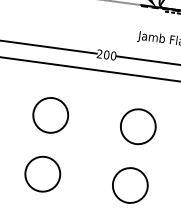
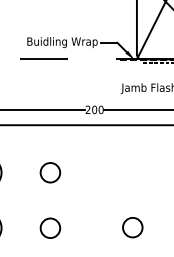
circle: (50, 115) -> (50, 172), size x0.6
circle: (137, 126) -> (132, 172), removed
circle: (42, 174) -> (50, 228), size x0.6
circle: (130, 185) -> (132, 227), size x0.6

